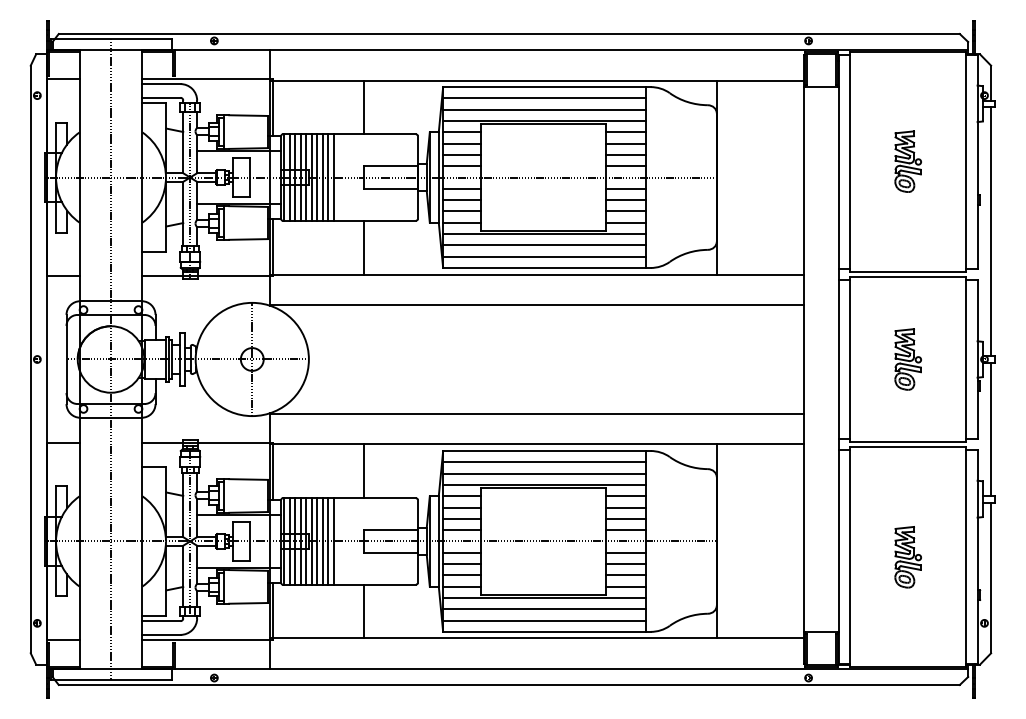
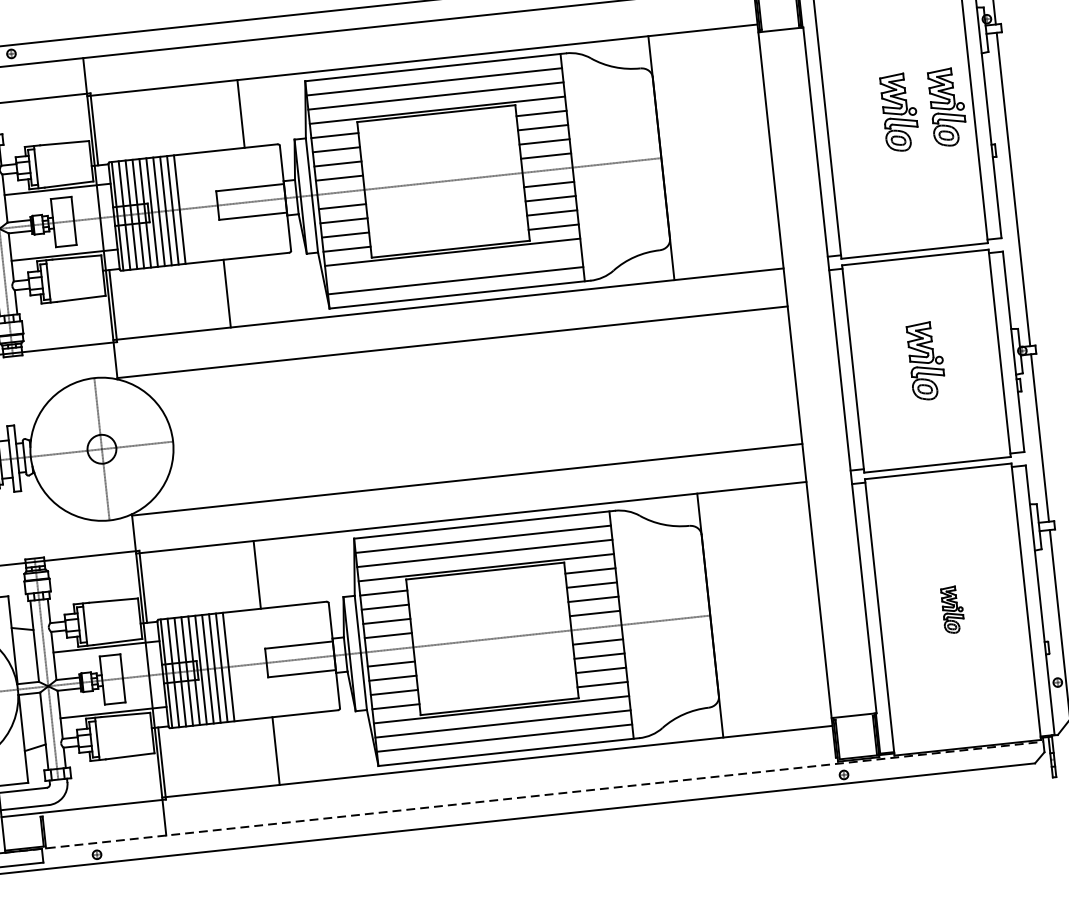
line: (363, 107) -> (240, 114), moved
part: (945, 161) -> (946, 107), added
line: (544, 245) -> (453, 266), removed
part: (907, 557) -> (952, 610), size x0.6
line: (555, 668) -> (524, 796), solid -> dashed

